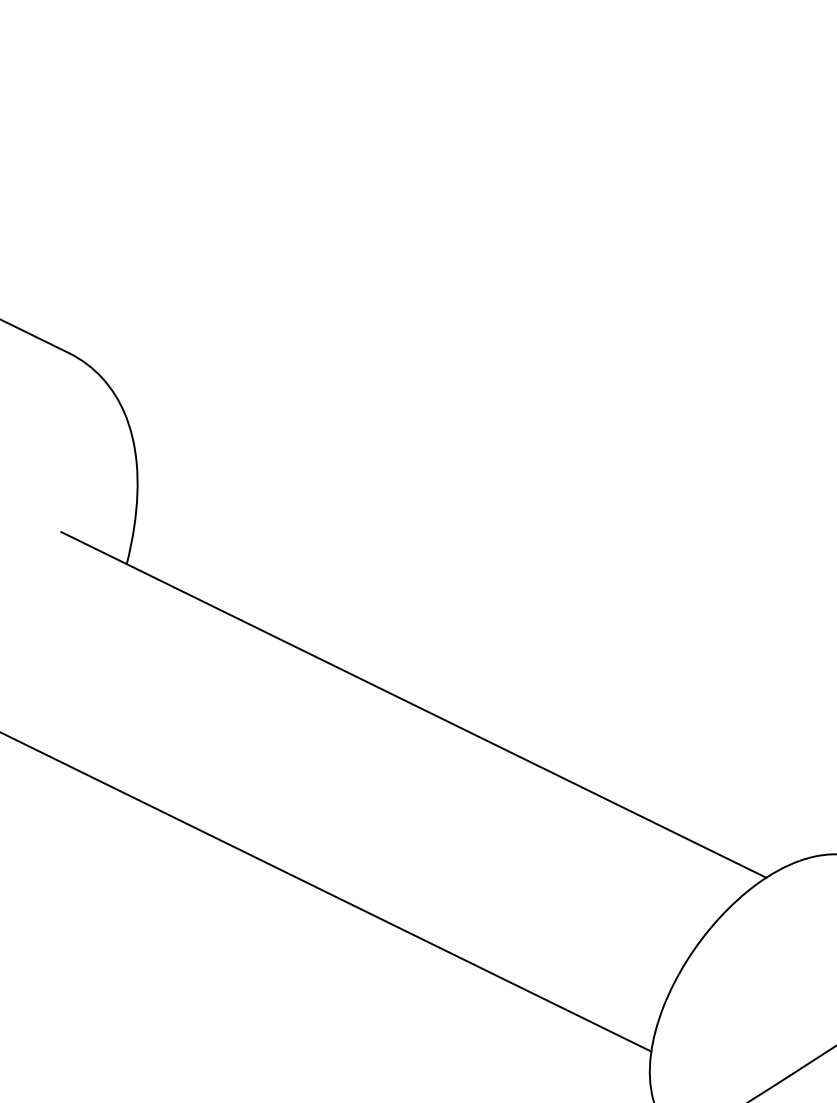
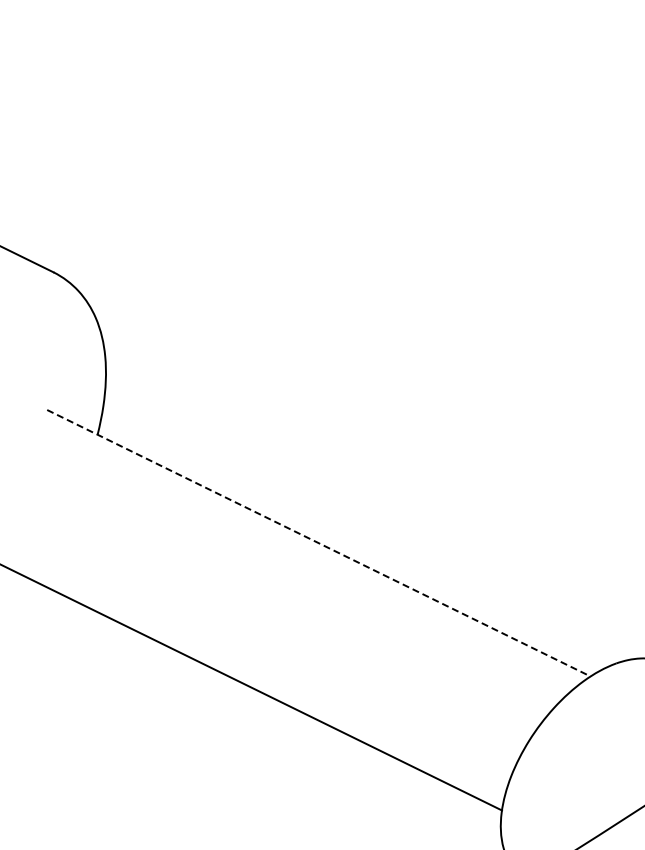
line: (413, 705) -> (318, 543), solid -> dashed

